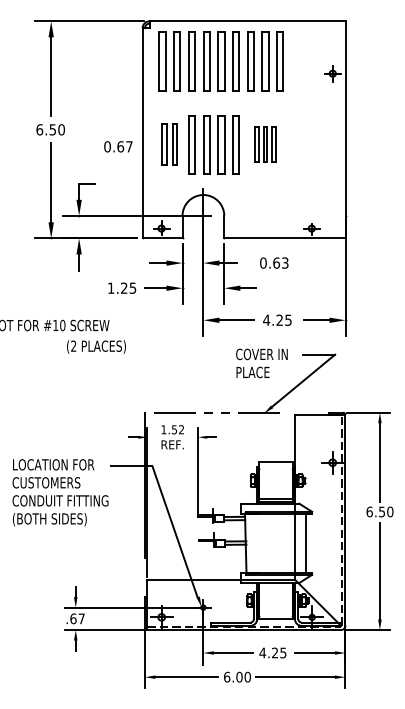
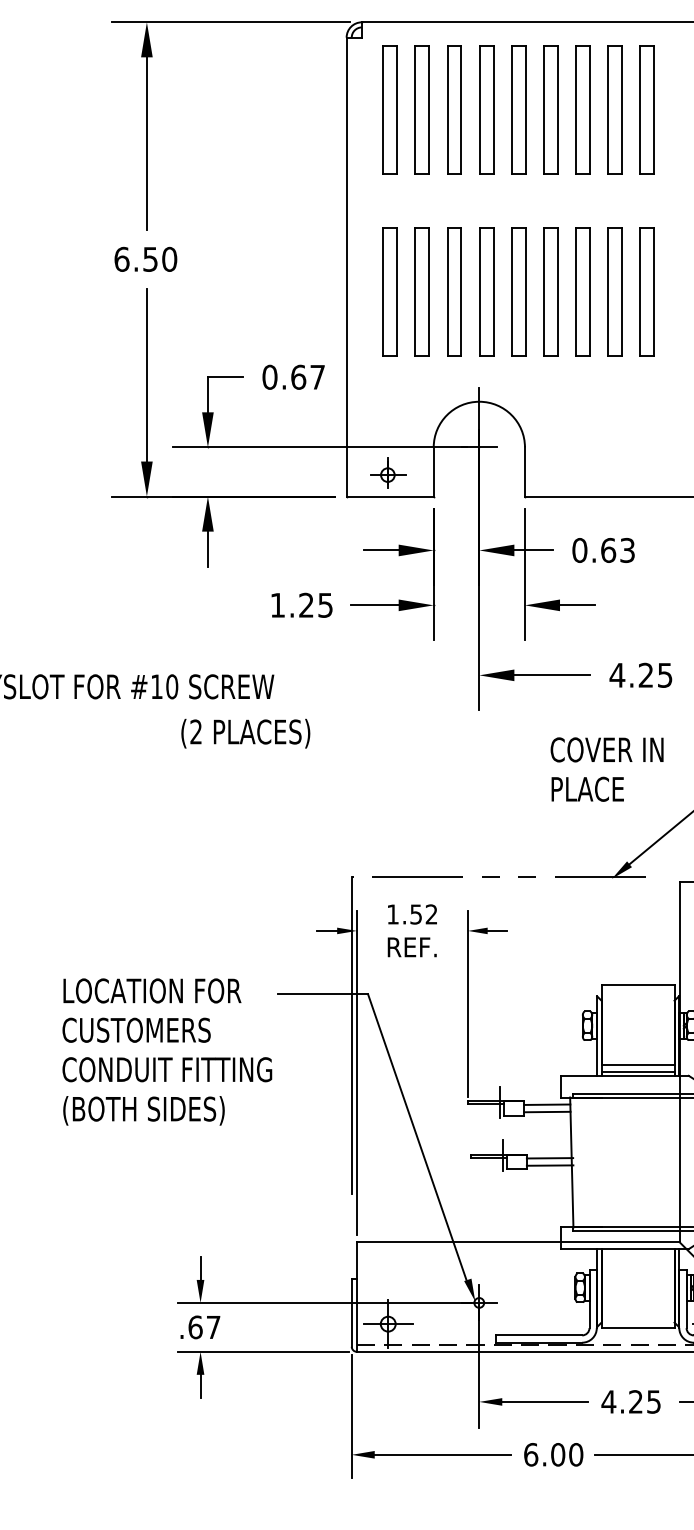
part: (169, 144) -> (405, 291), size x1.43
part: (265, 144) -> (614, 291), size x1.67
text: (118, 146) -> (293, 376), moved
text: (274, 262) -> (604, 549), moved

